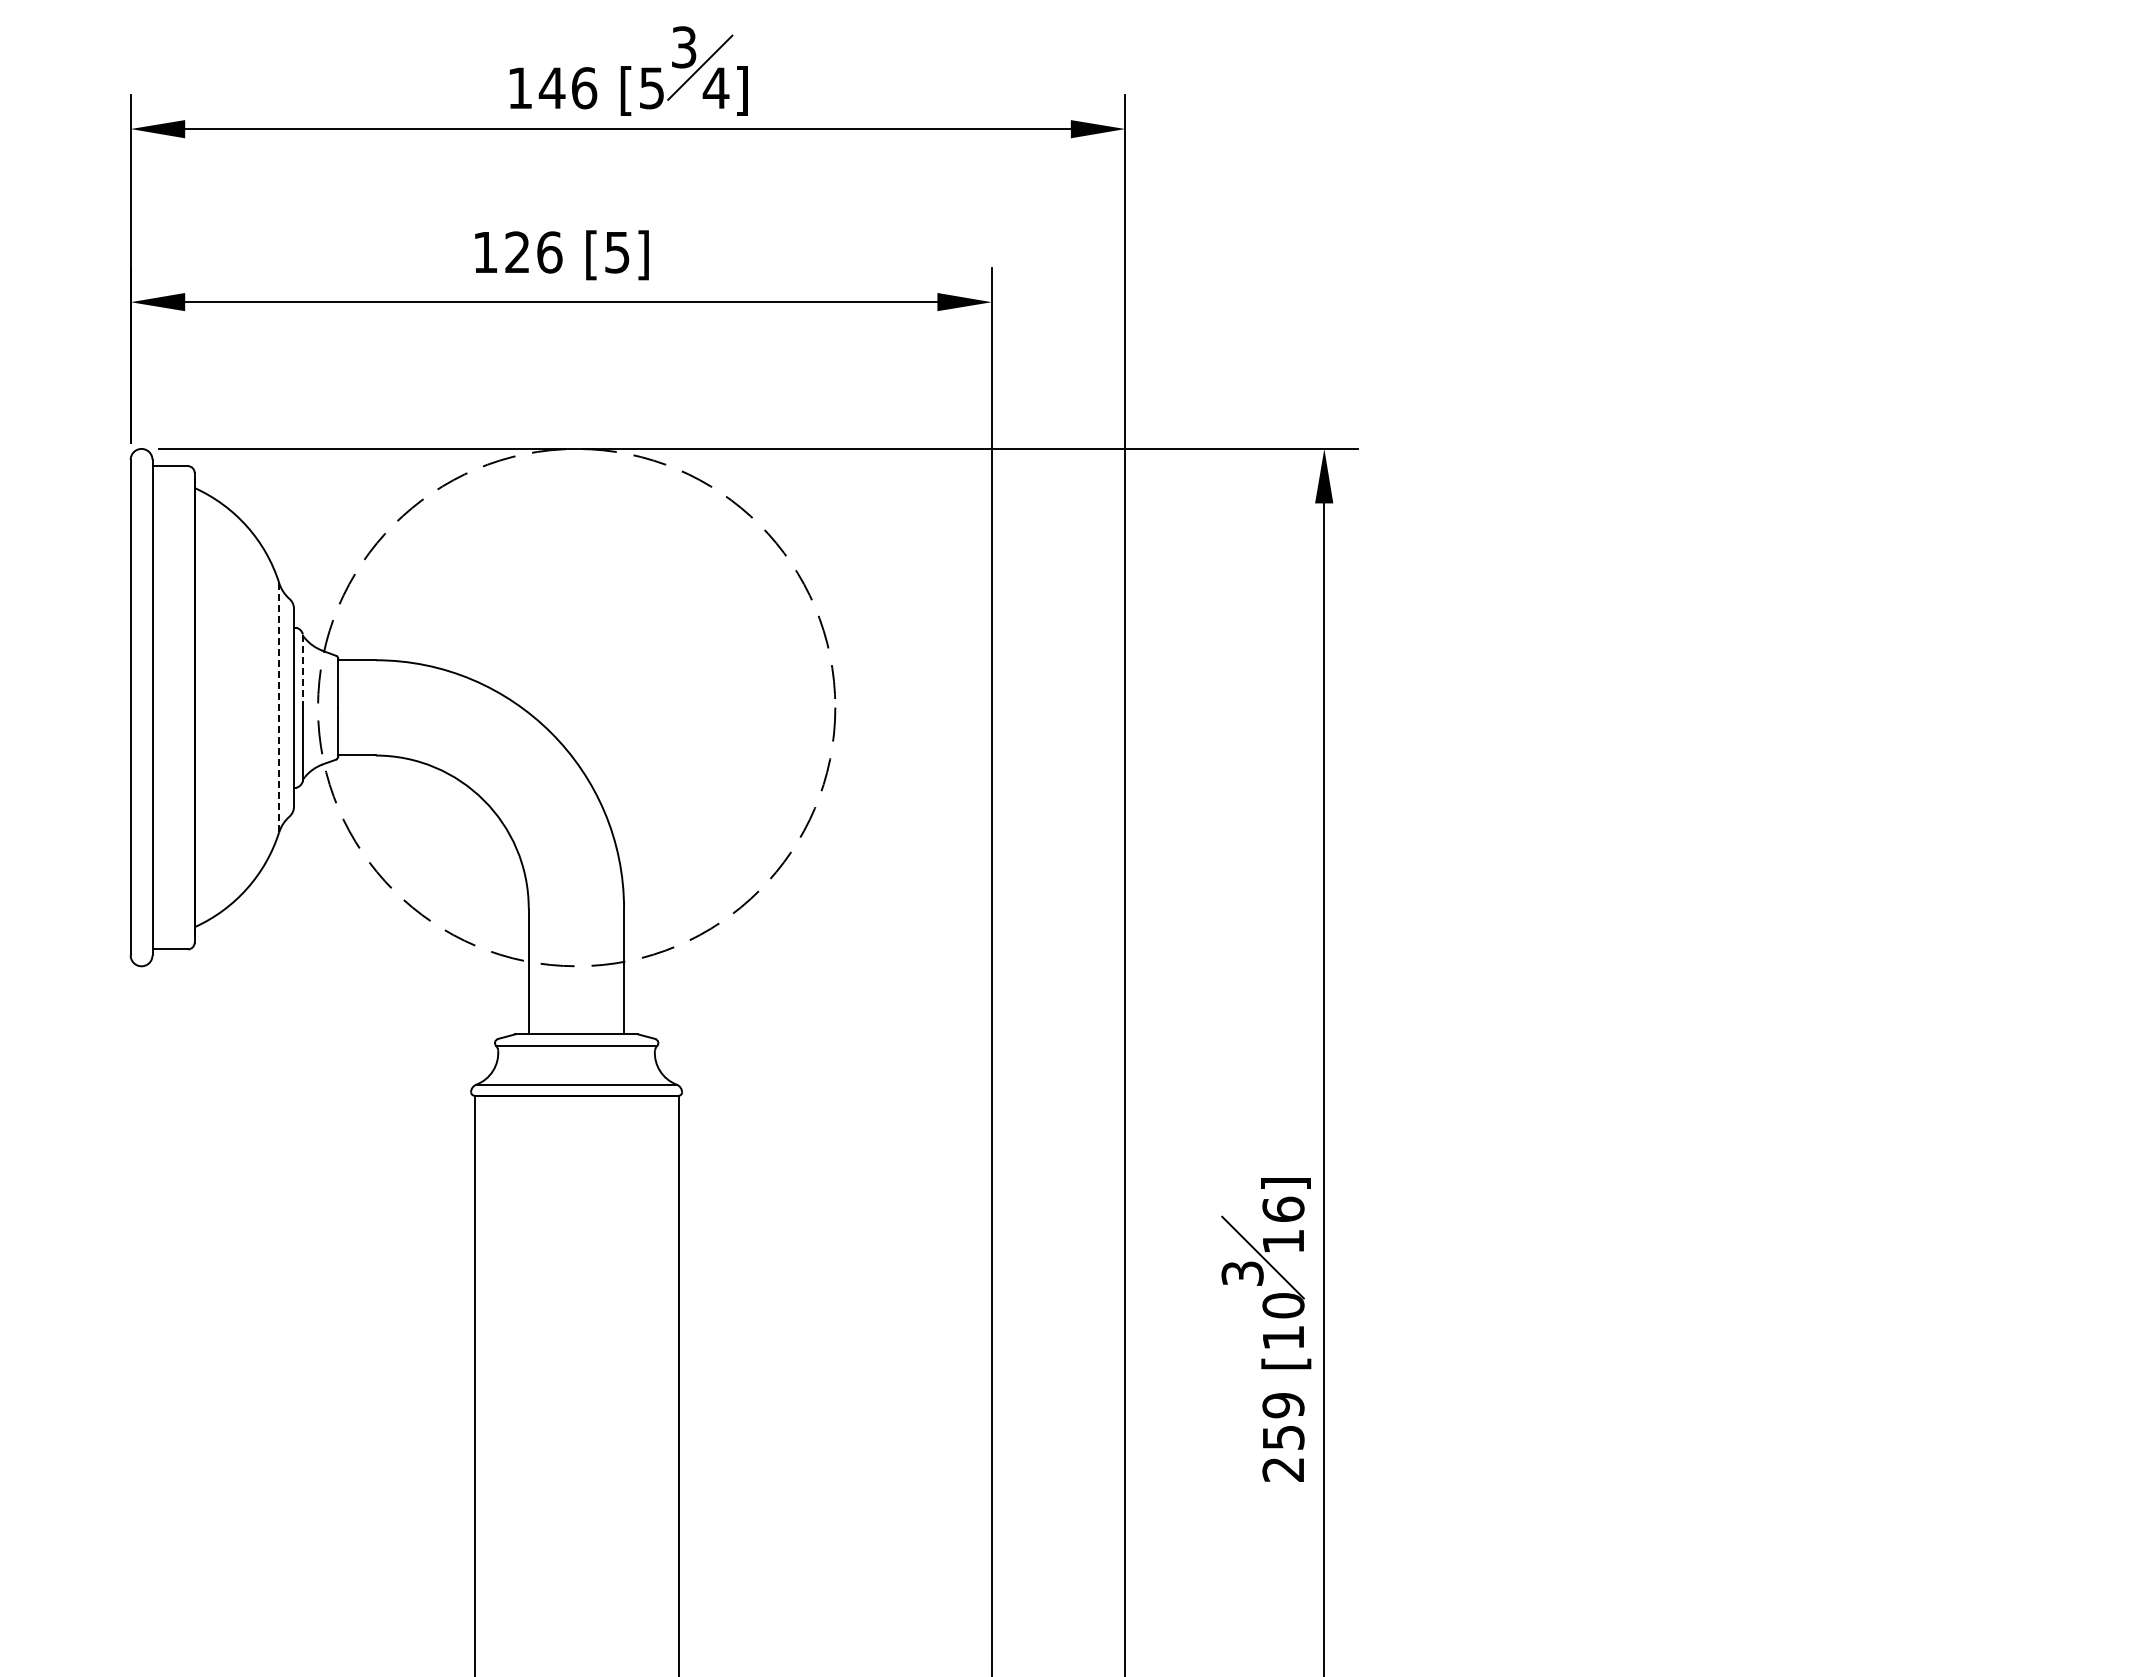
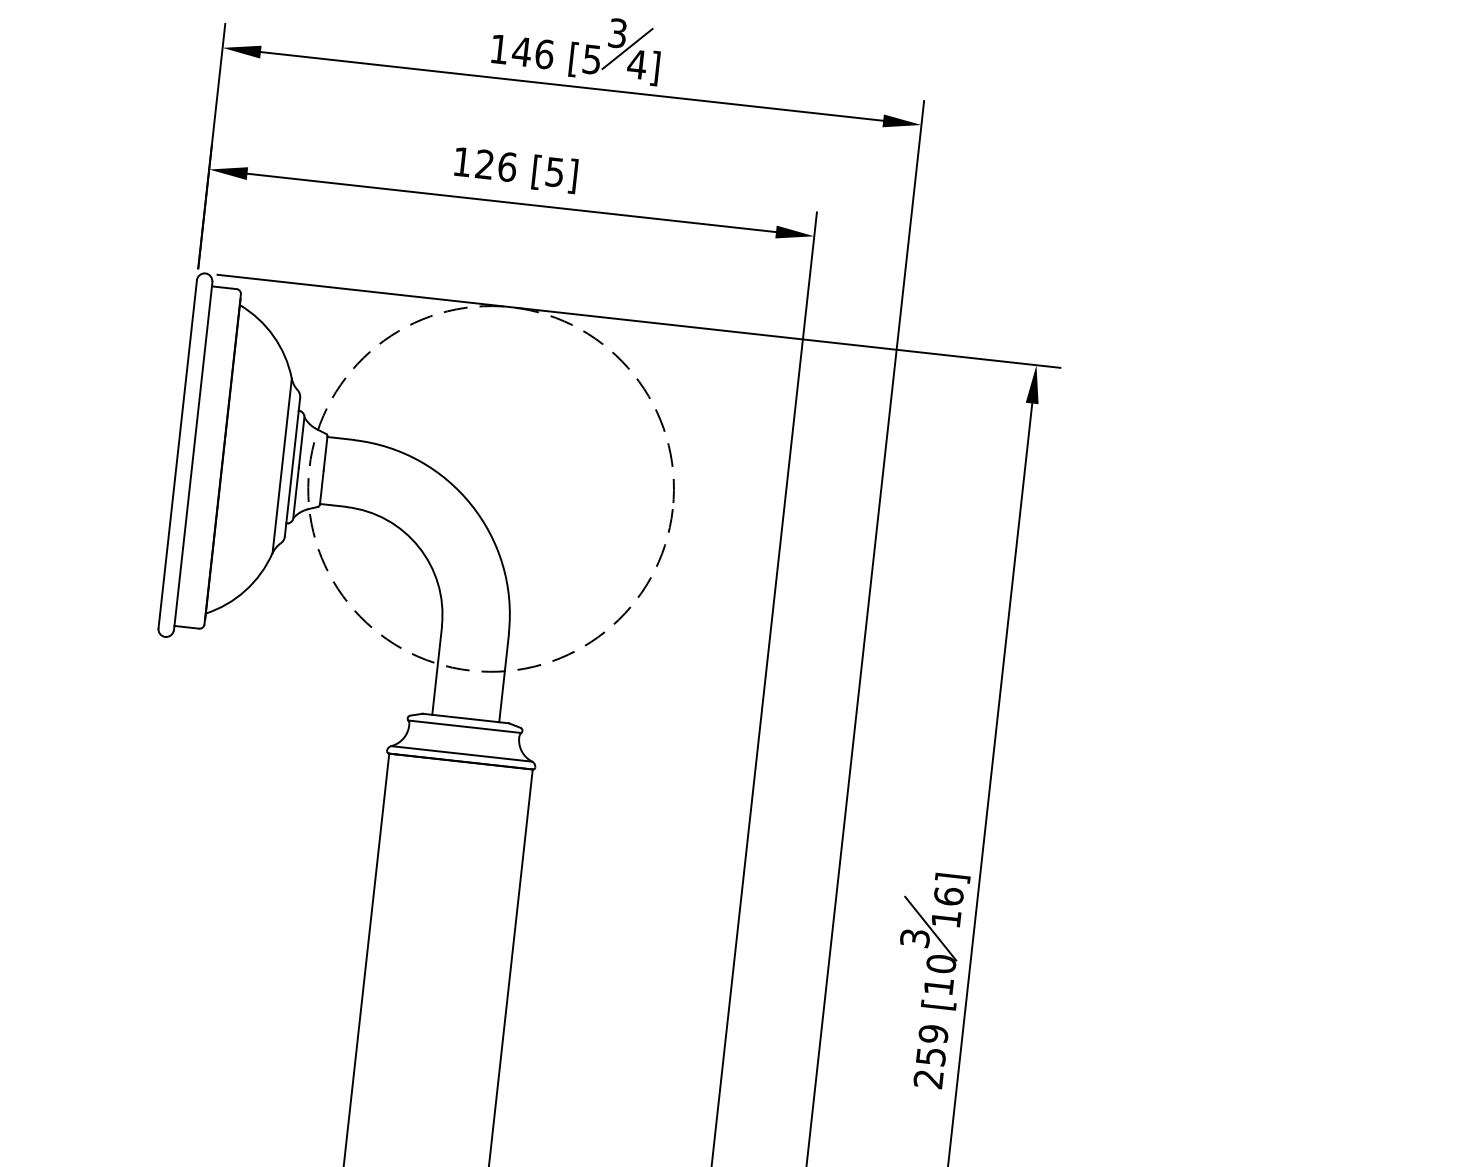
line: (303, 670) -> (302, 441), dashed -> solid
line: (279, 707) -> (282, 465), dashed -> solid

